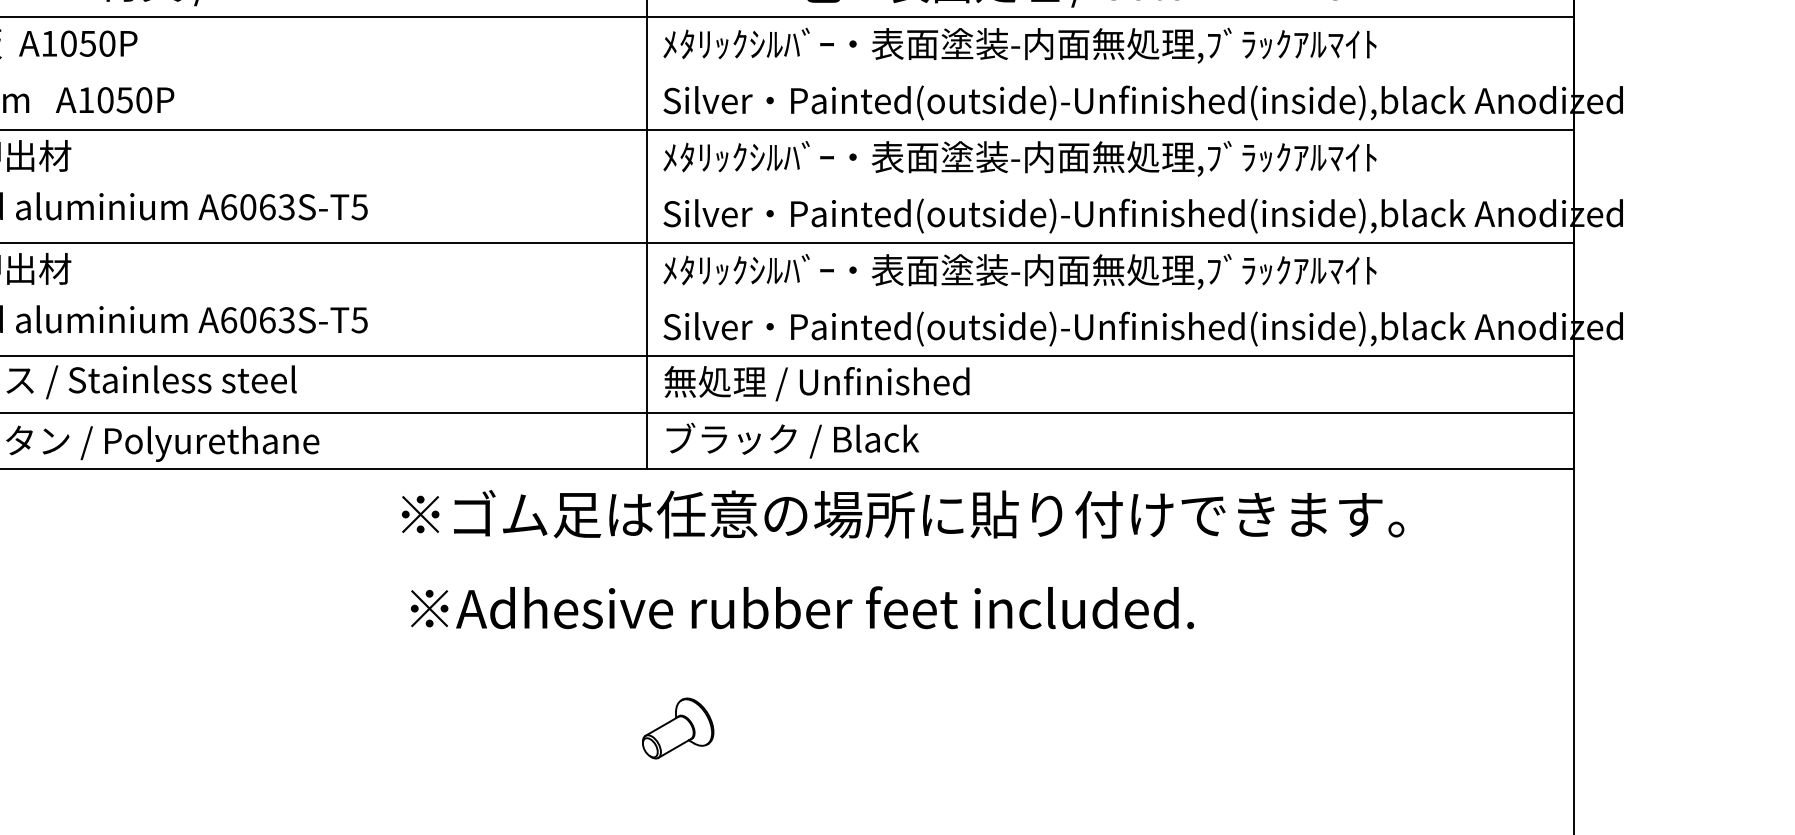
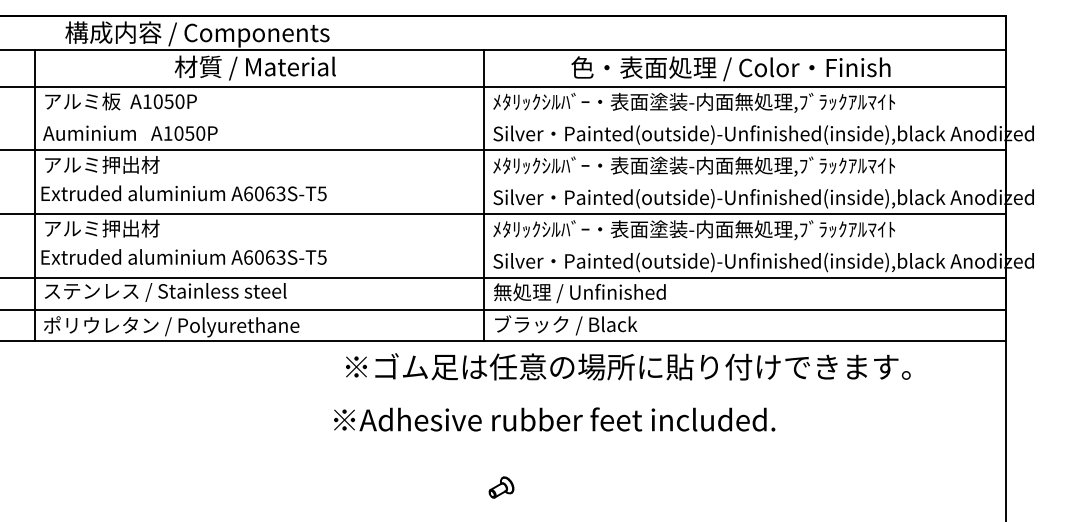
text: (802, 607) -> (554, 419), moved
part: (677, 728) -> (501, 487), size x0.6

